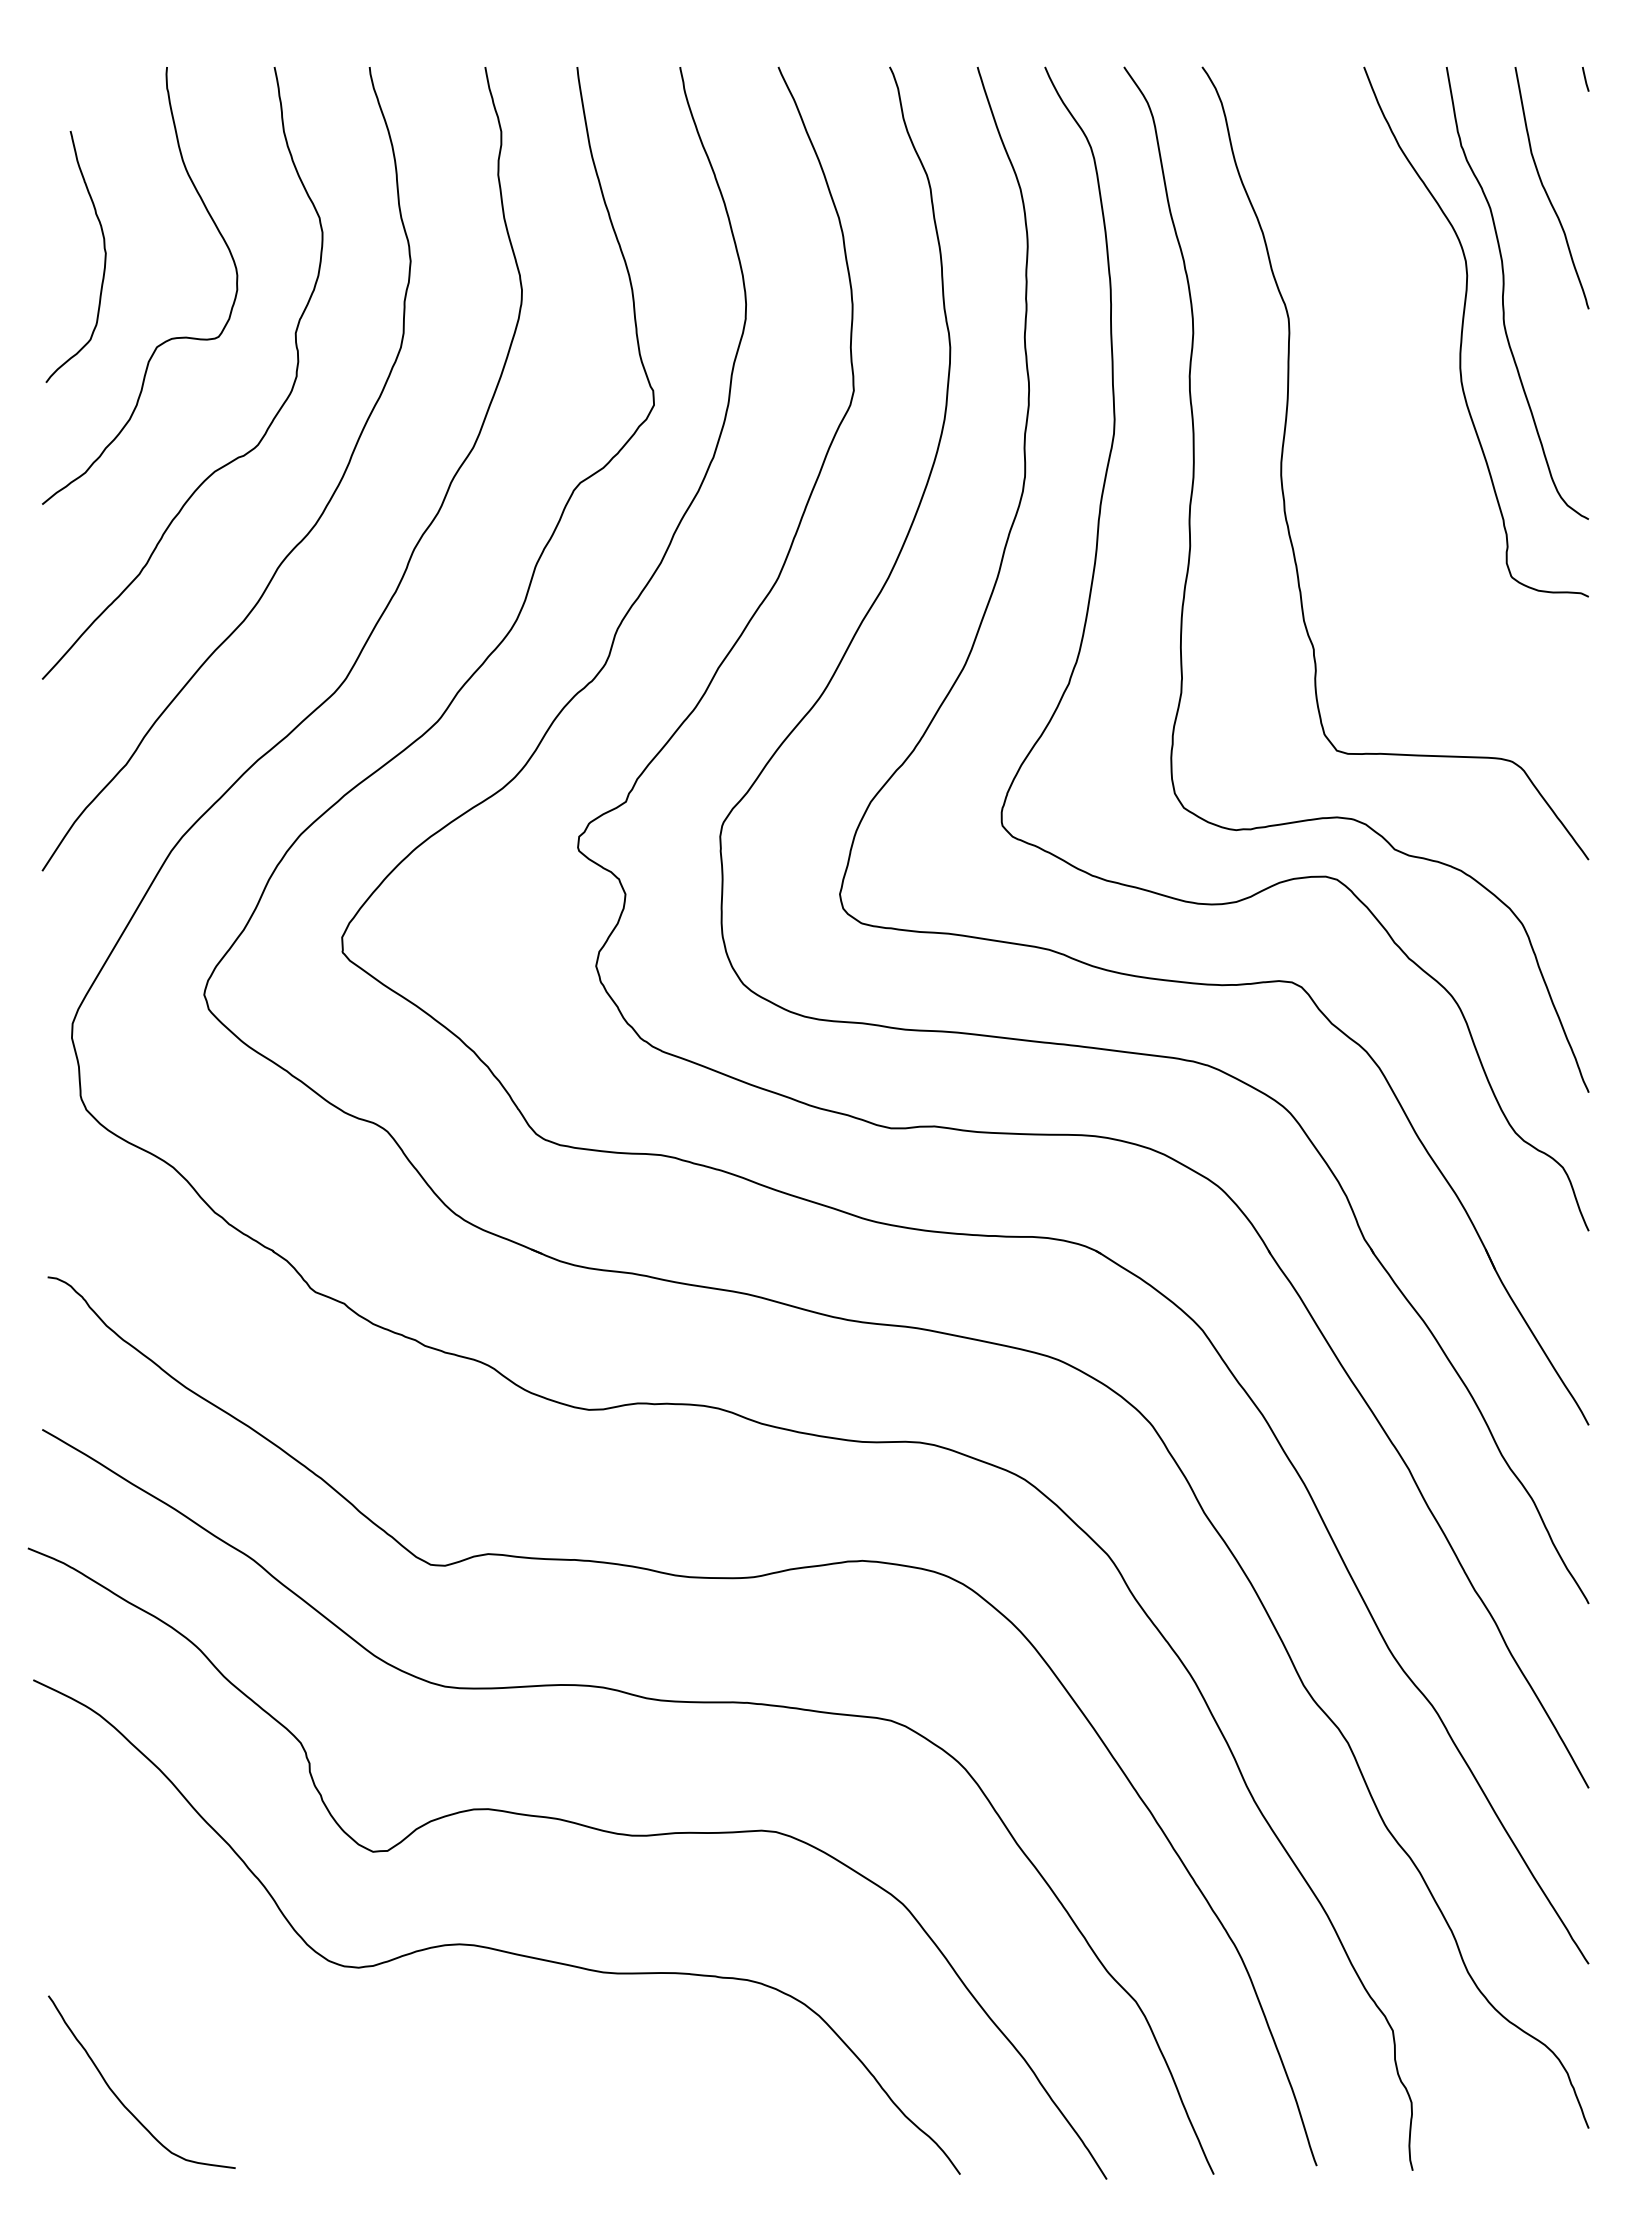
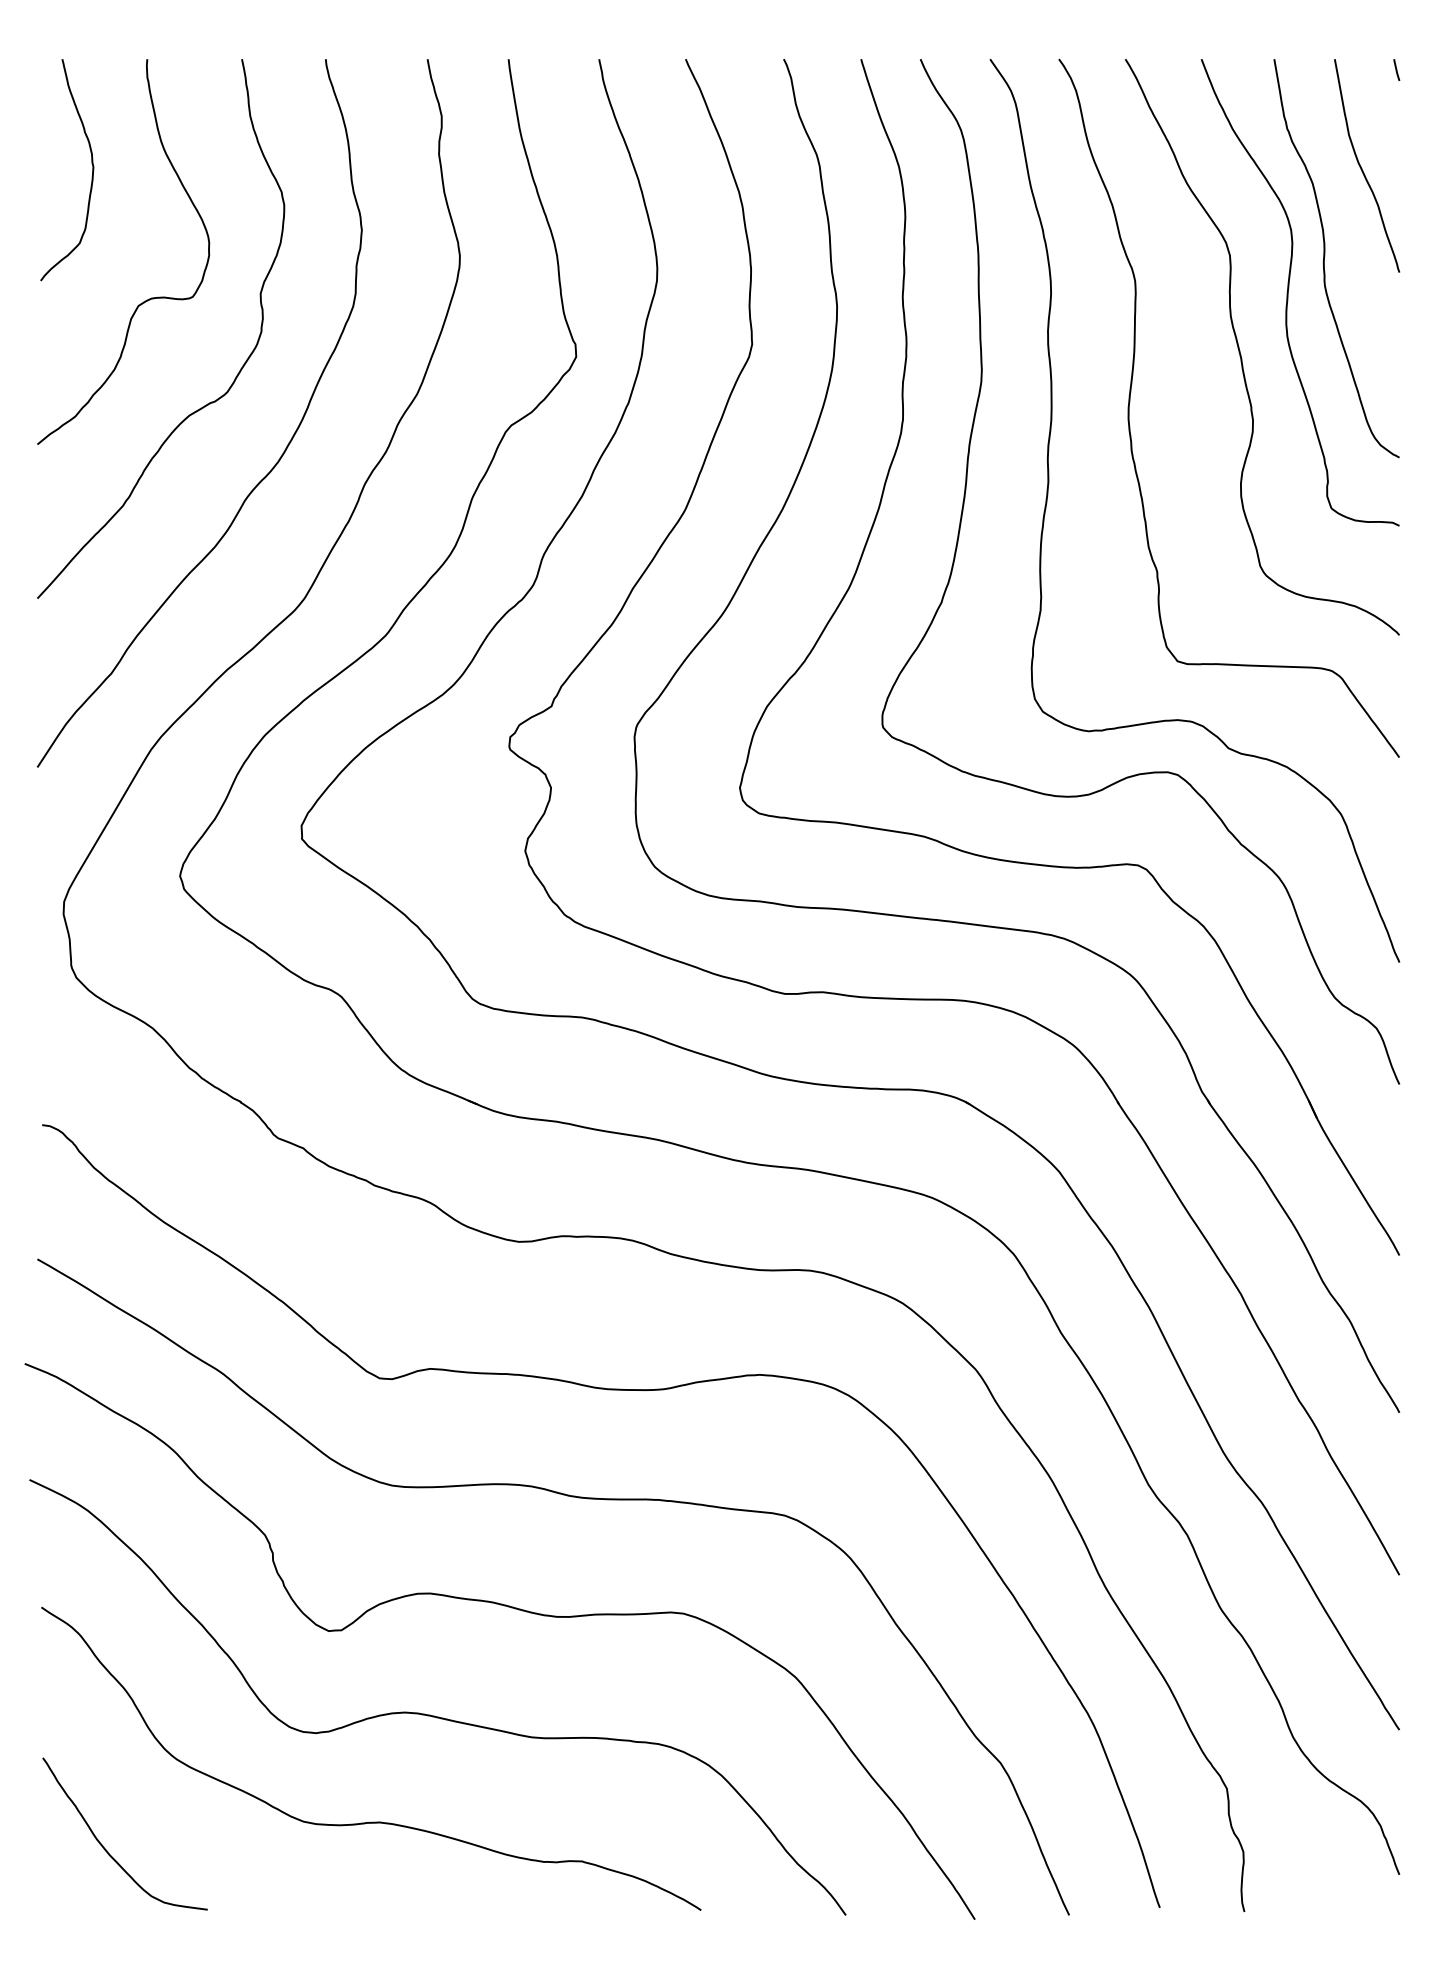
curve: (104, 256) -> (92, 169), moved
curve: (1408, 399) -> (1240, 352), added
curve: (421, 2068) -> (371, 1821), added

